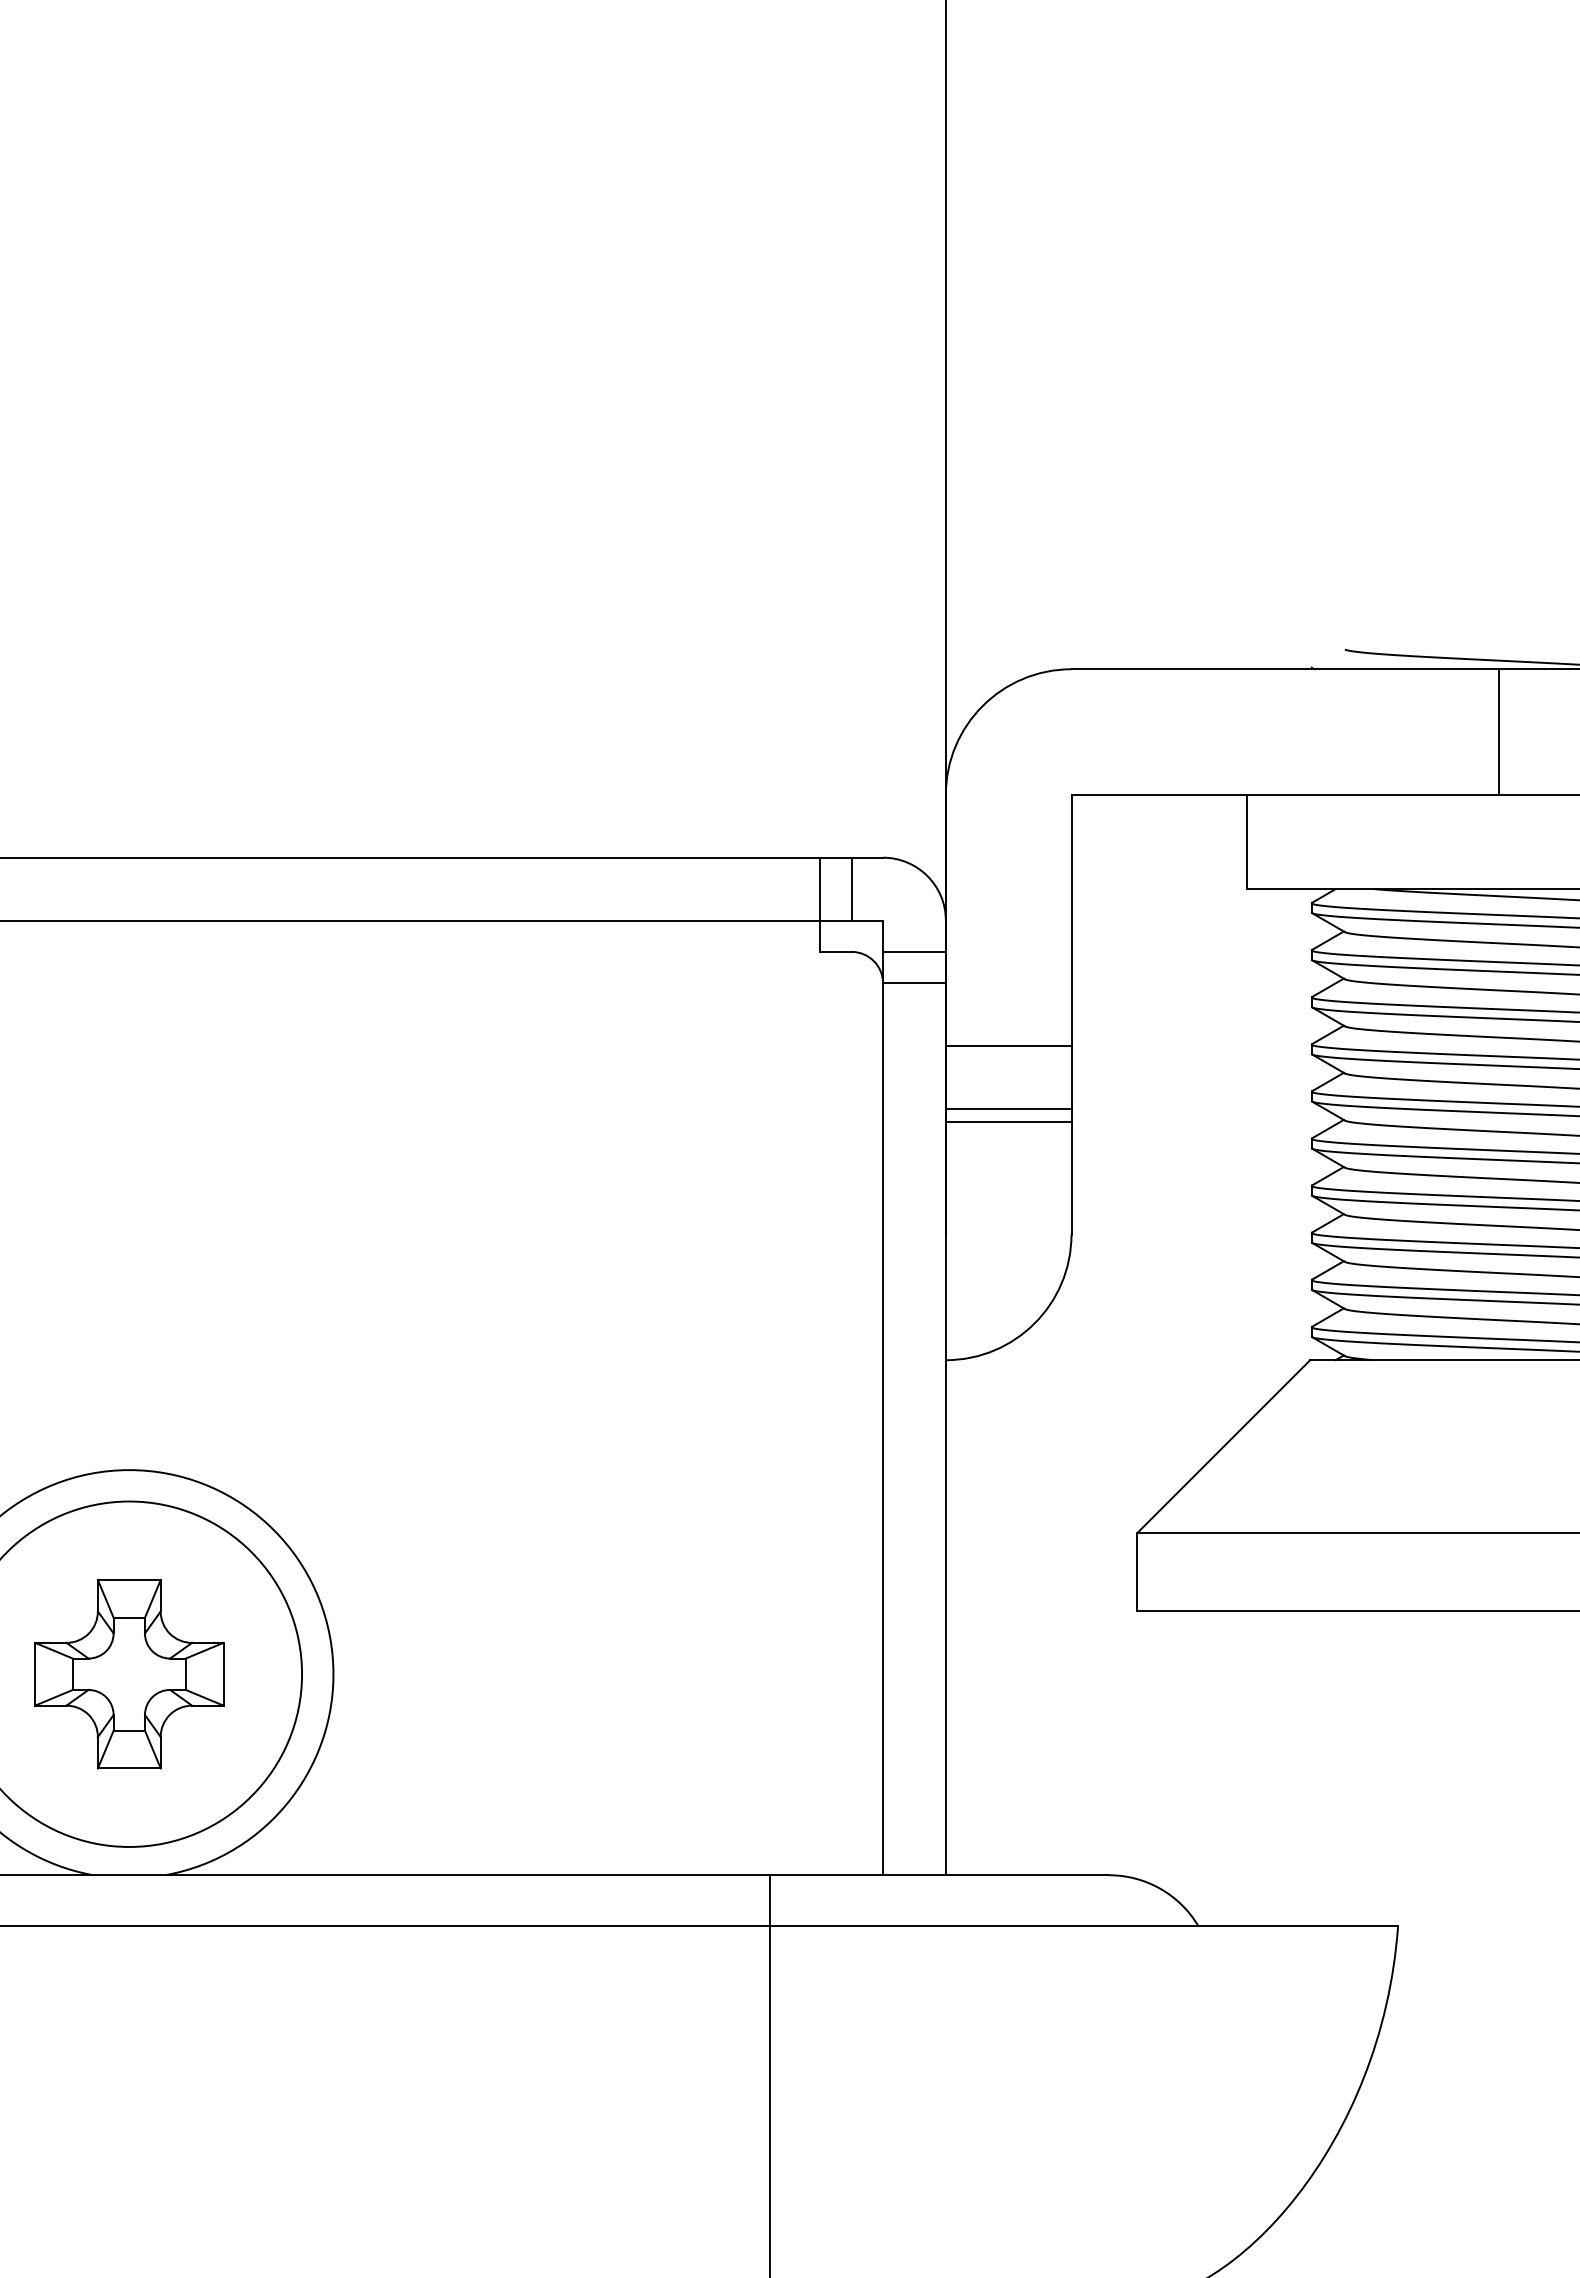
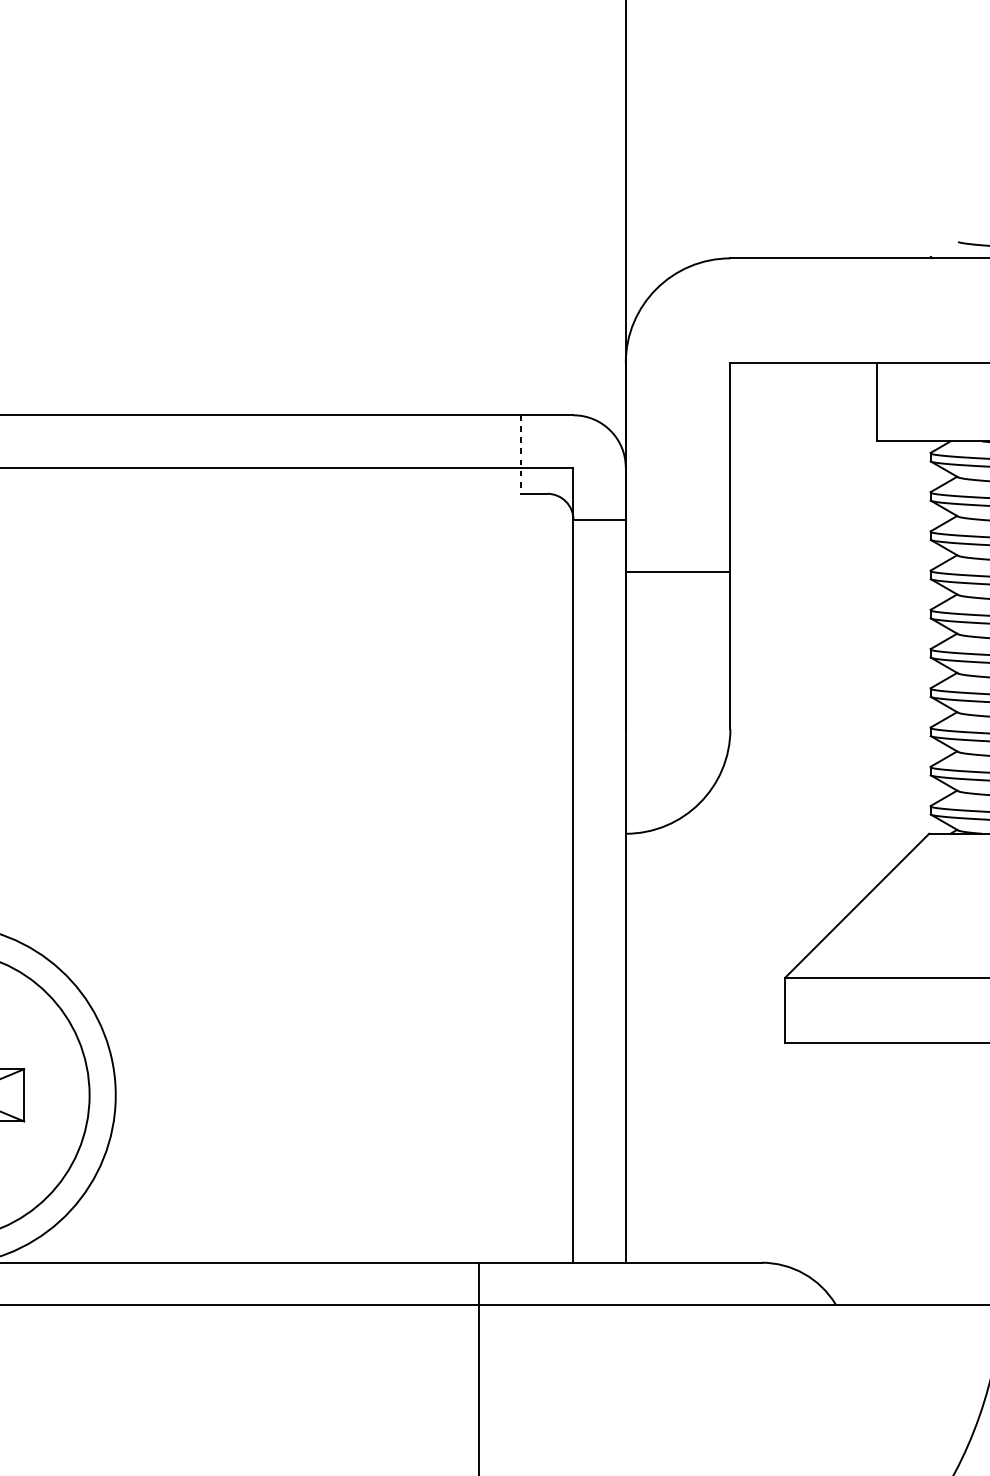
line: (851, 888) -> (547, 440), removed
line: (820, 905) -> (521, 455), solid -> dashed
line: (914, 951) -> (599, 493), removed
line: (1008, 1108) -> (677, 624), removed
line: (1008, 1121) -> (677, 635), removed

